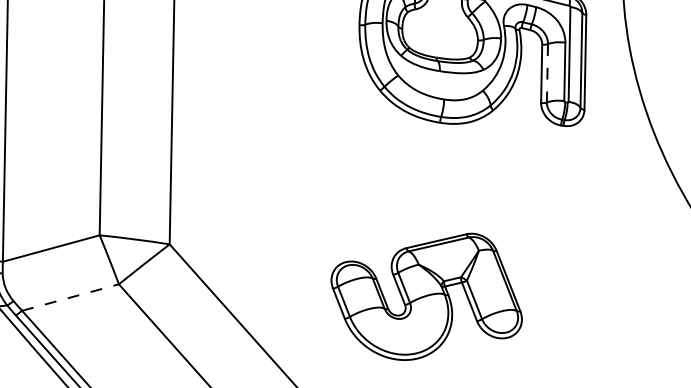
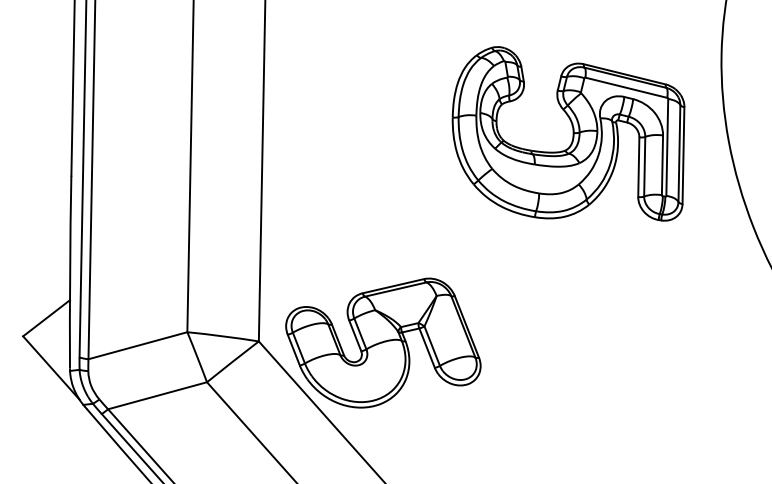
line: (547, 73) -> (644, 166), dashed -> solid
part: (426, 296) -> (383, 342), moved
line: (71, 297) -> (158, 395), dashed -> solid

